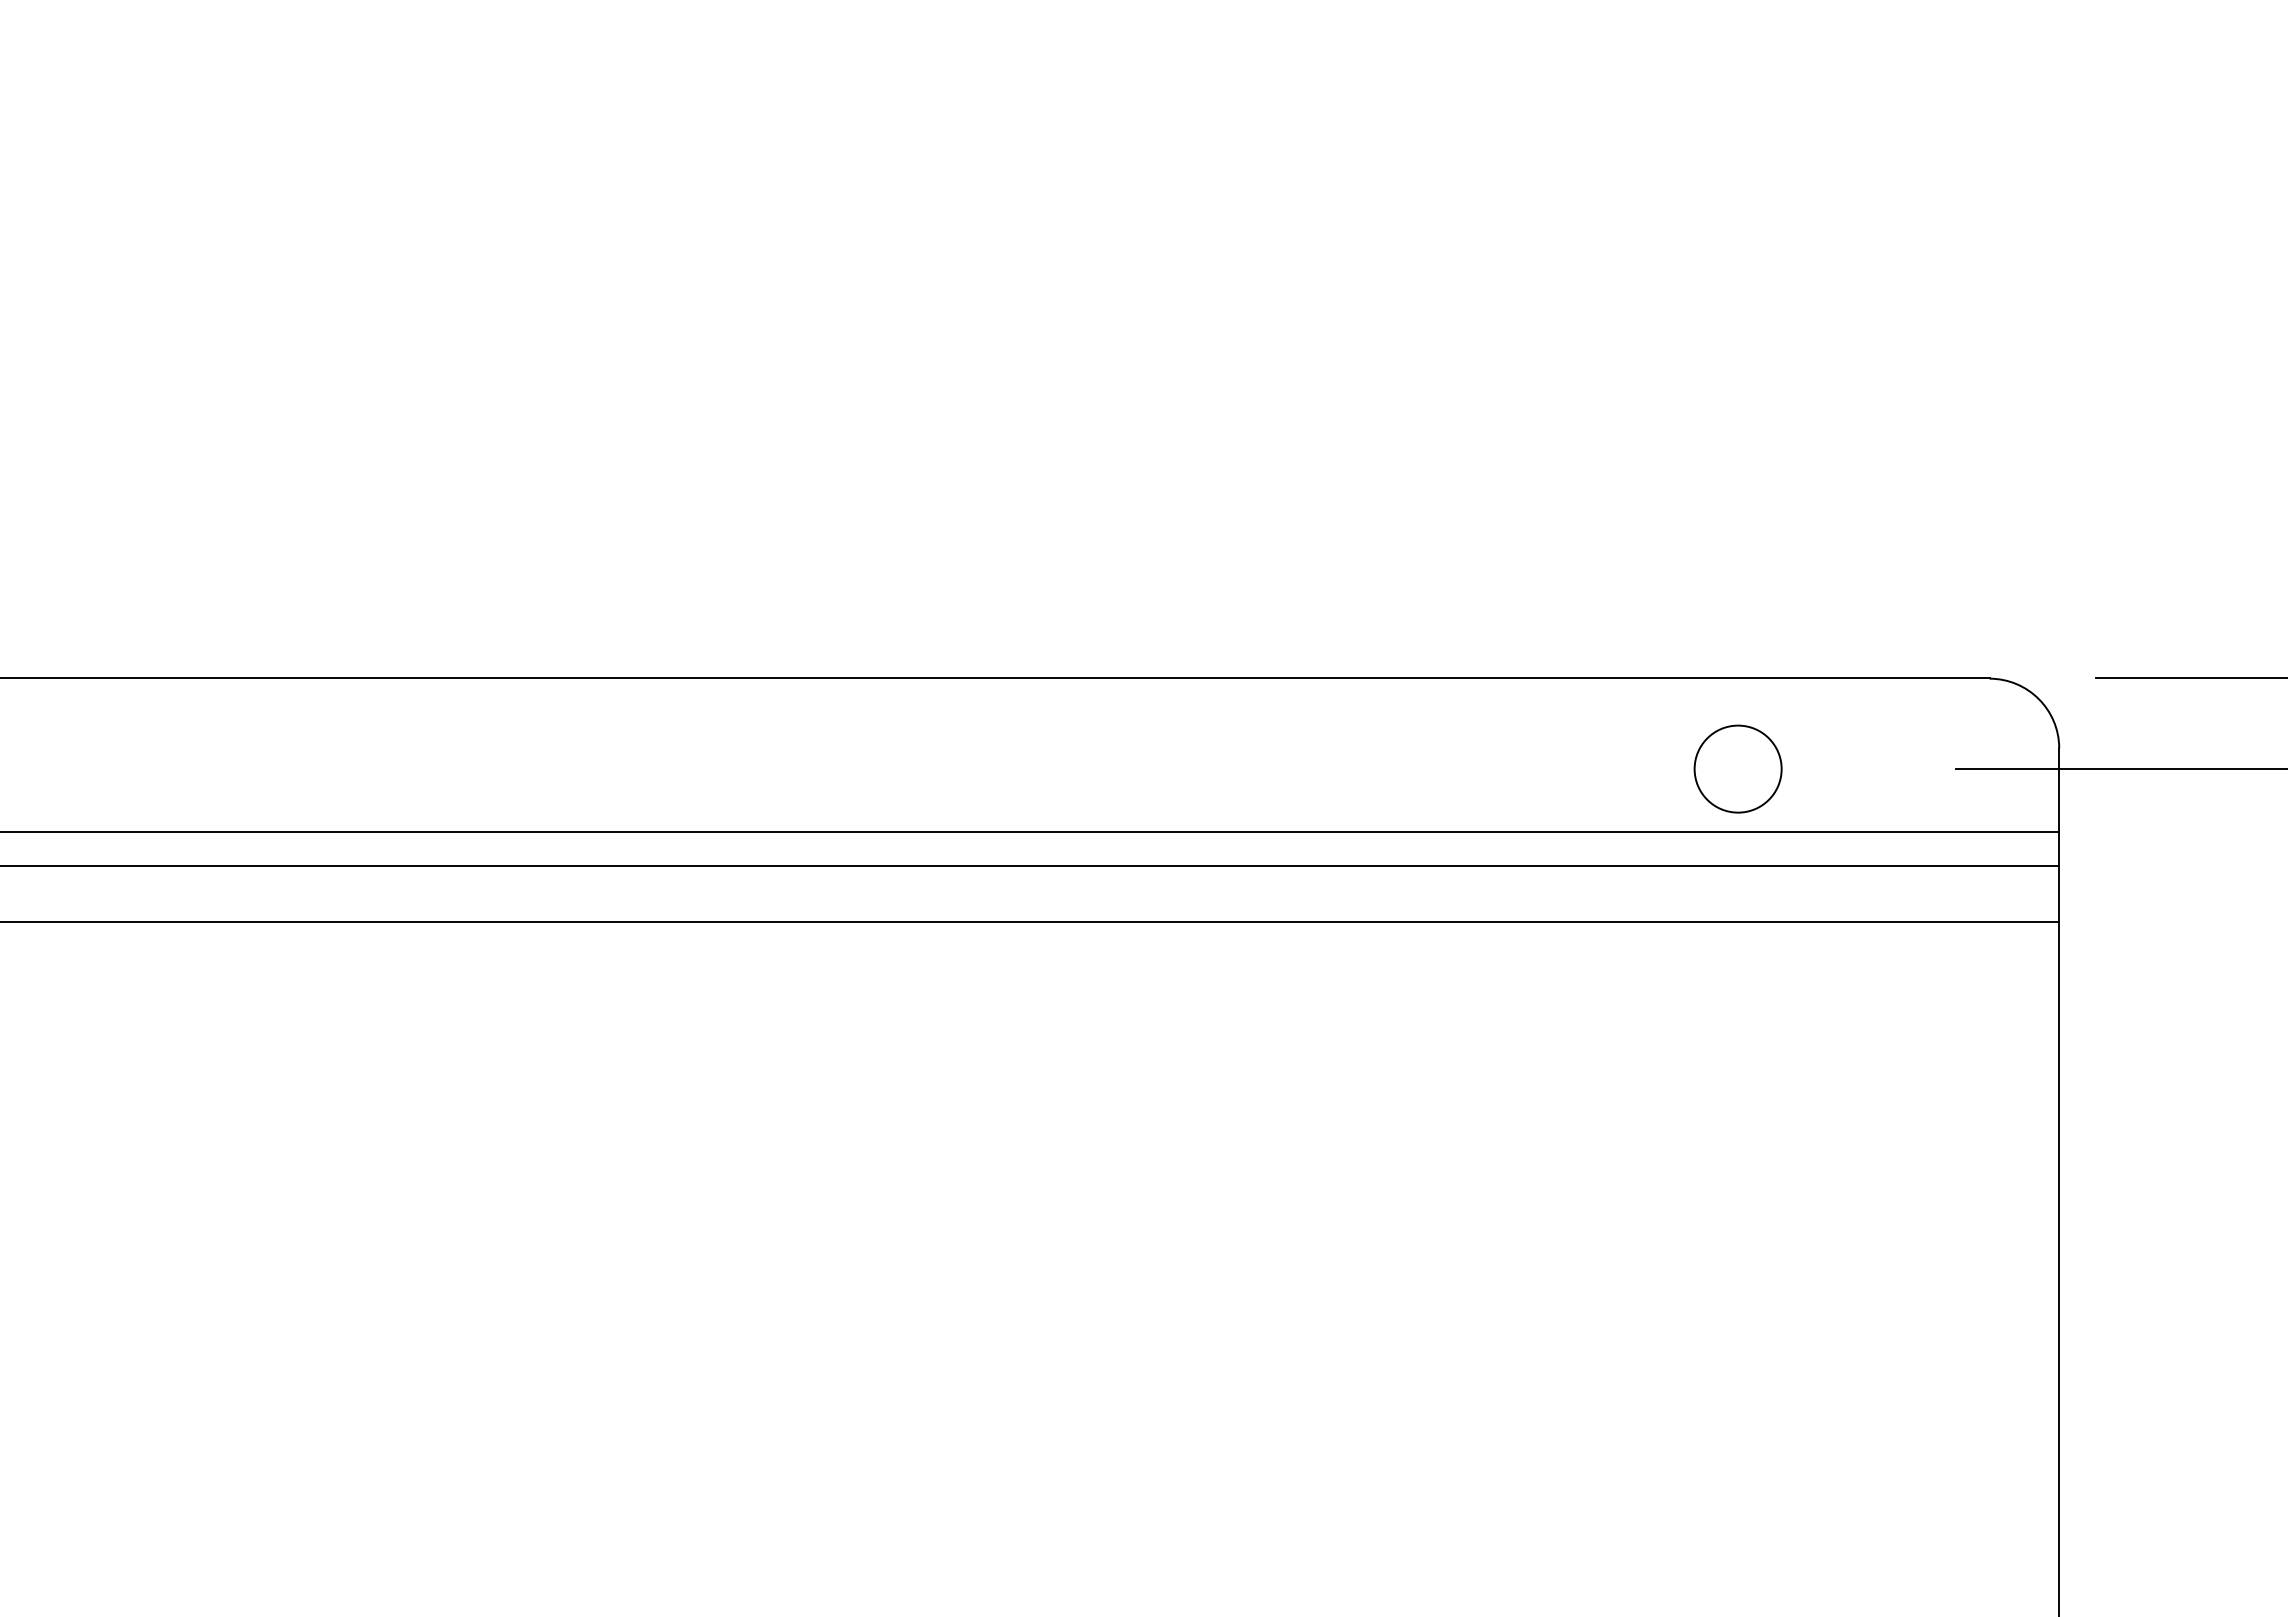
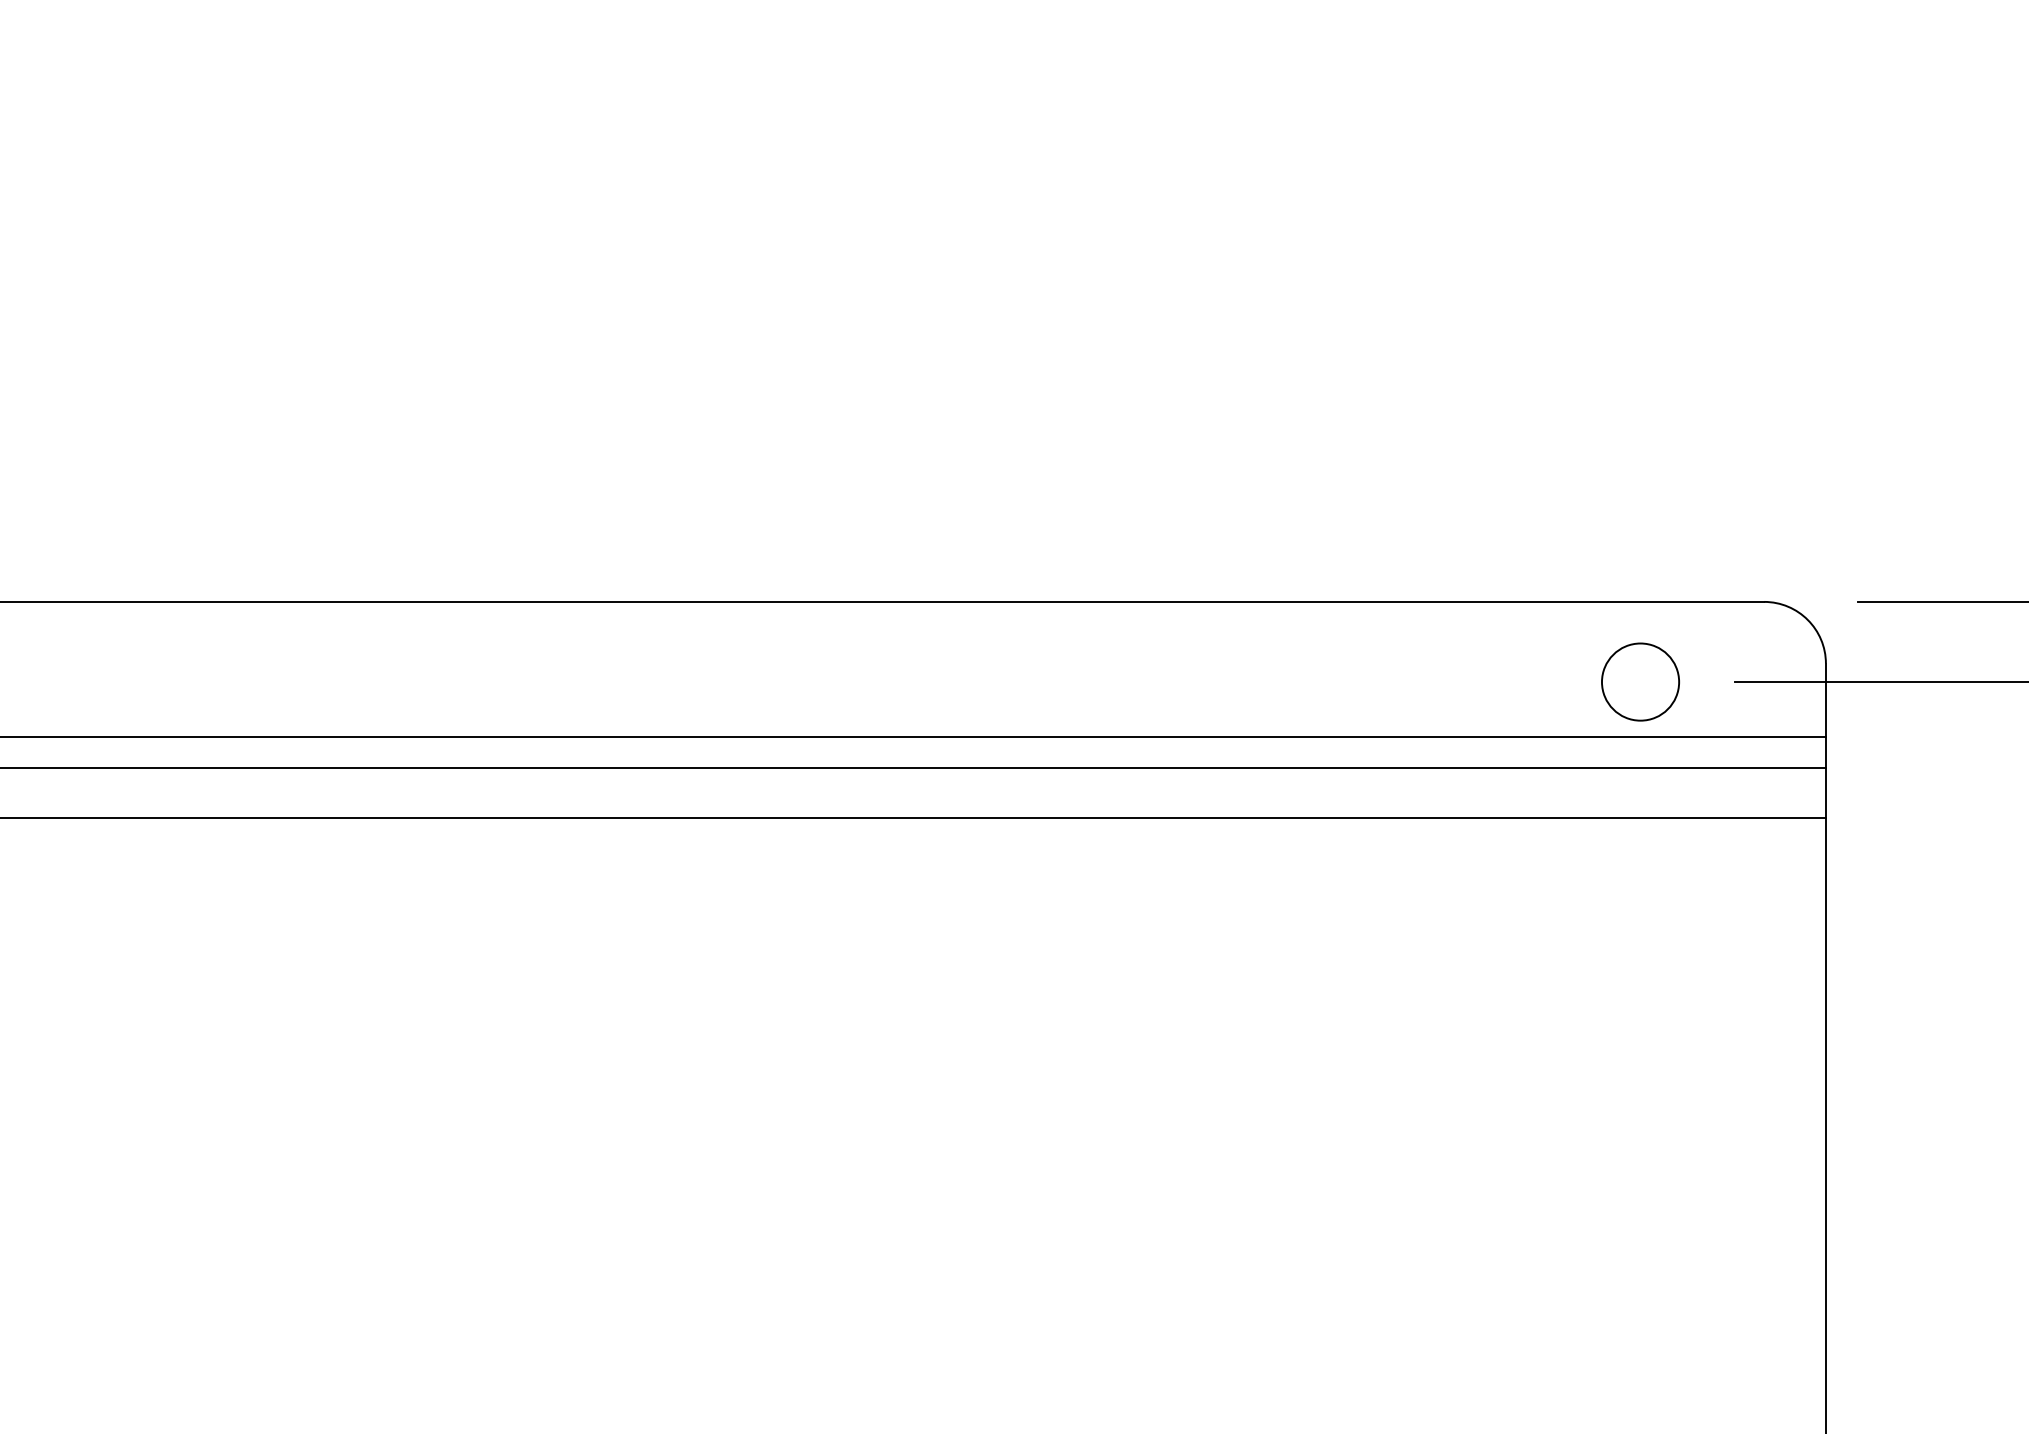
circle: (1737, 768) -> (1639, 681), moved

